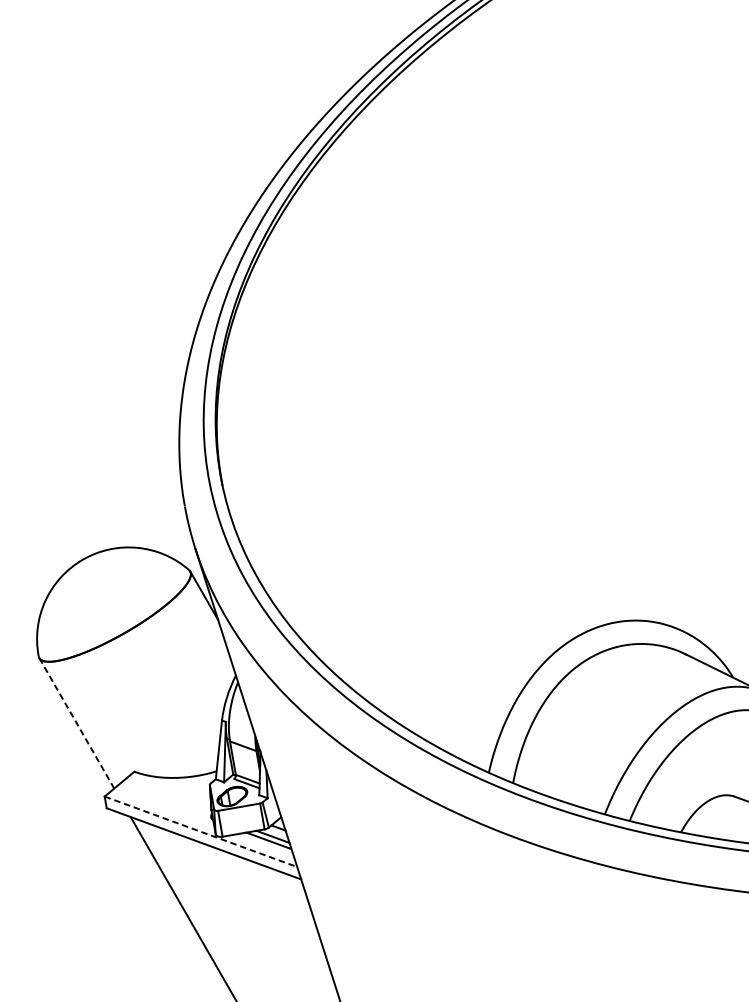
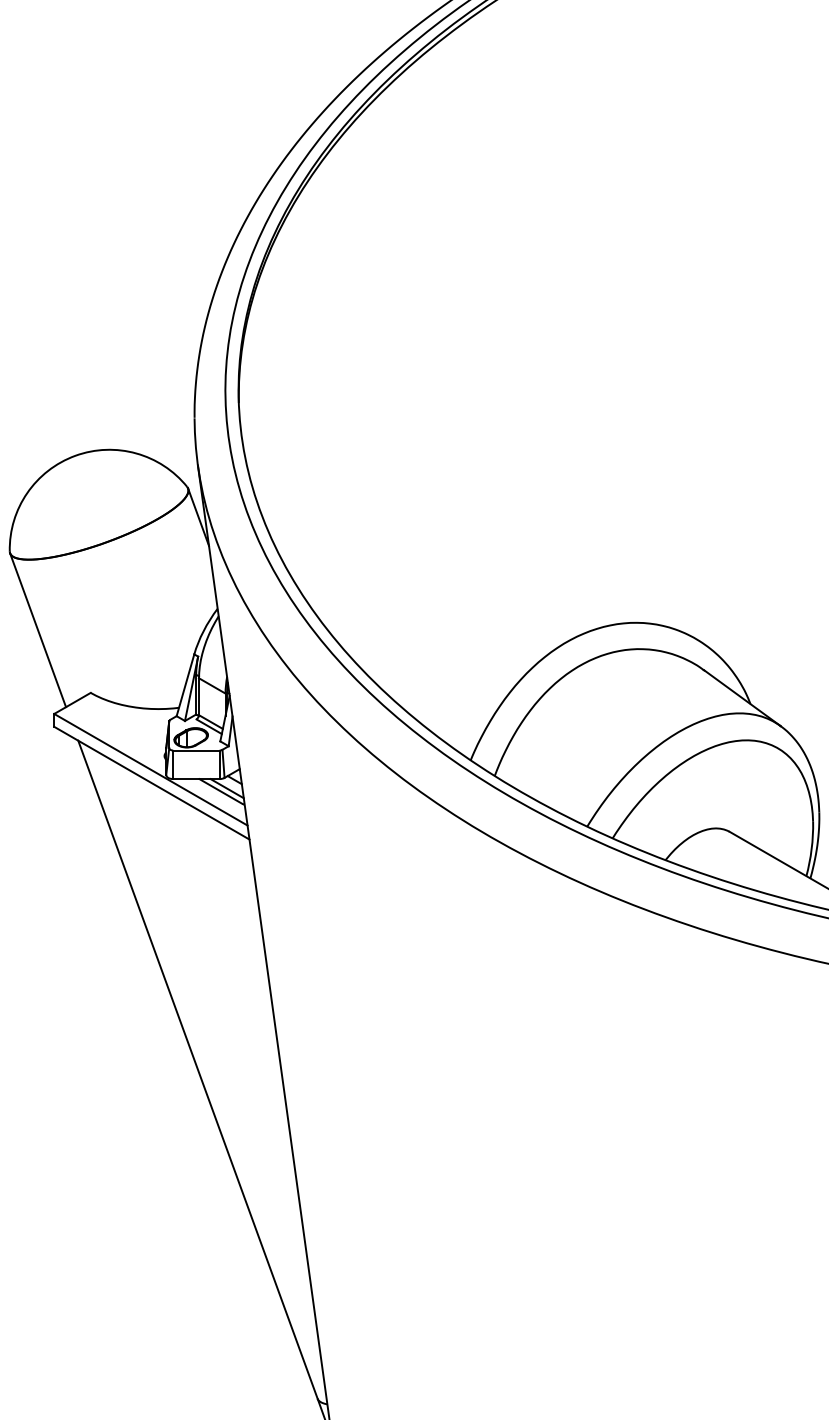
line: (77, 723) -> (38, 630), dashed -> solid
line: (200, 831) -> (150, 769), dashed -> solid

